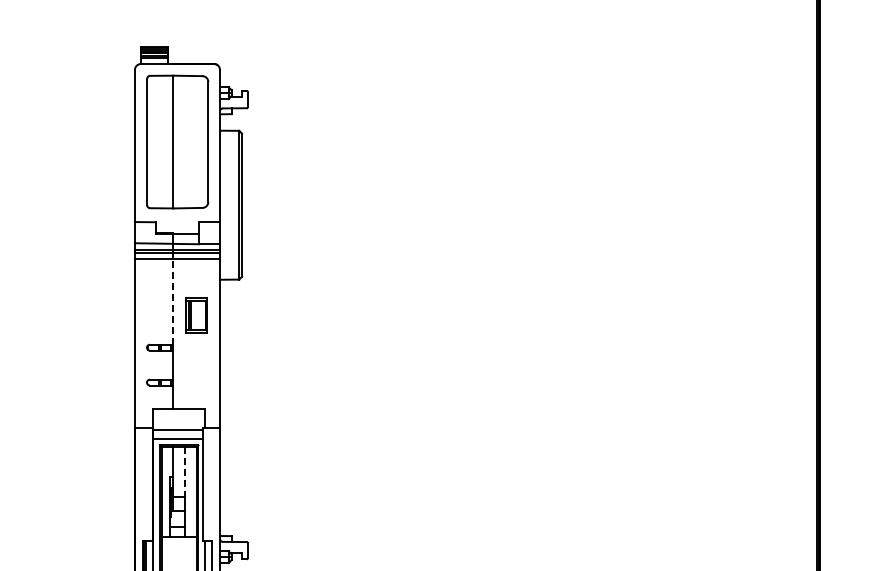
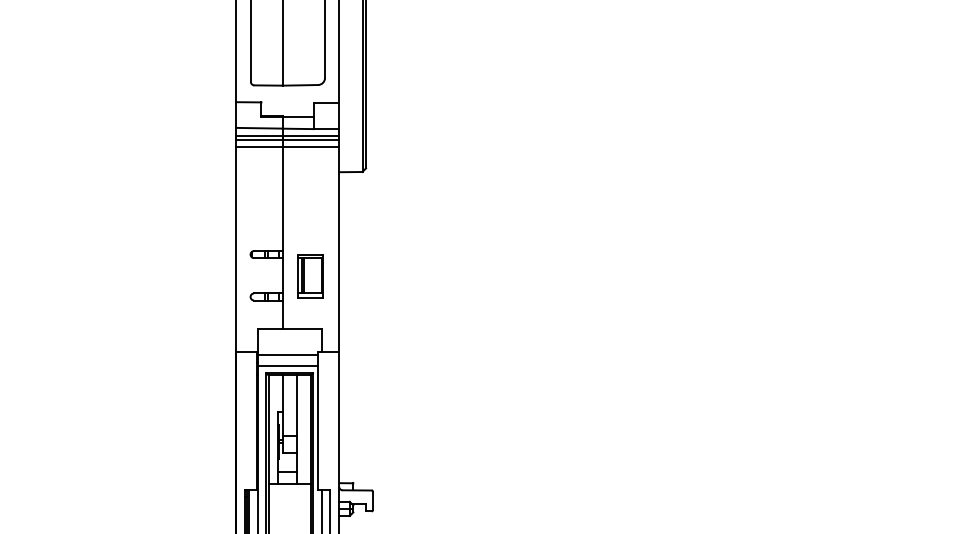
line: (173, 301) -> (282, 198), dashed -> solid
part: (196, 315) -> (310, 276), moved
line: (185, 472) -> (297, 406), dashed -> solid

